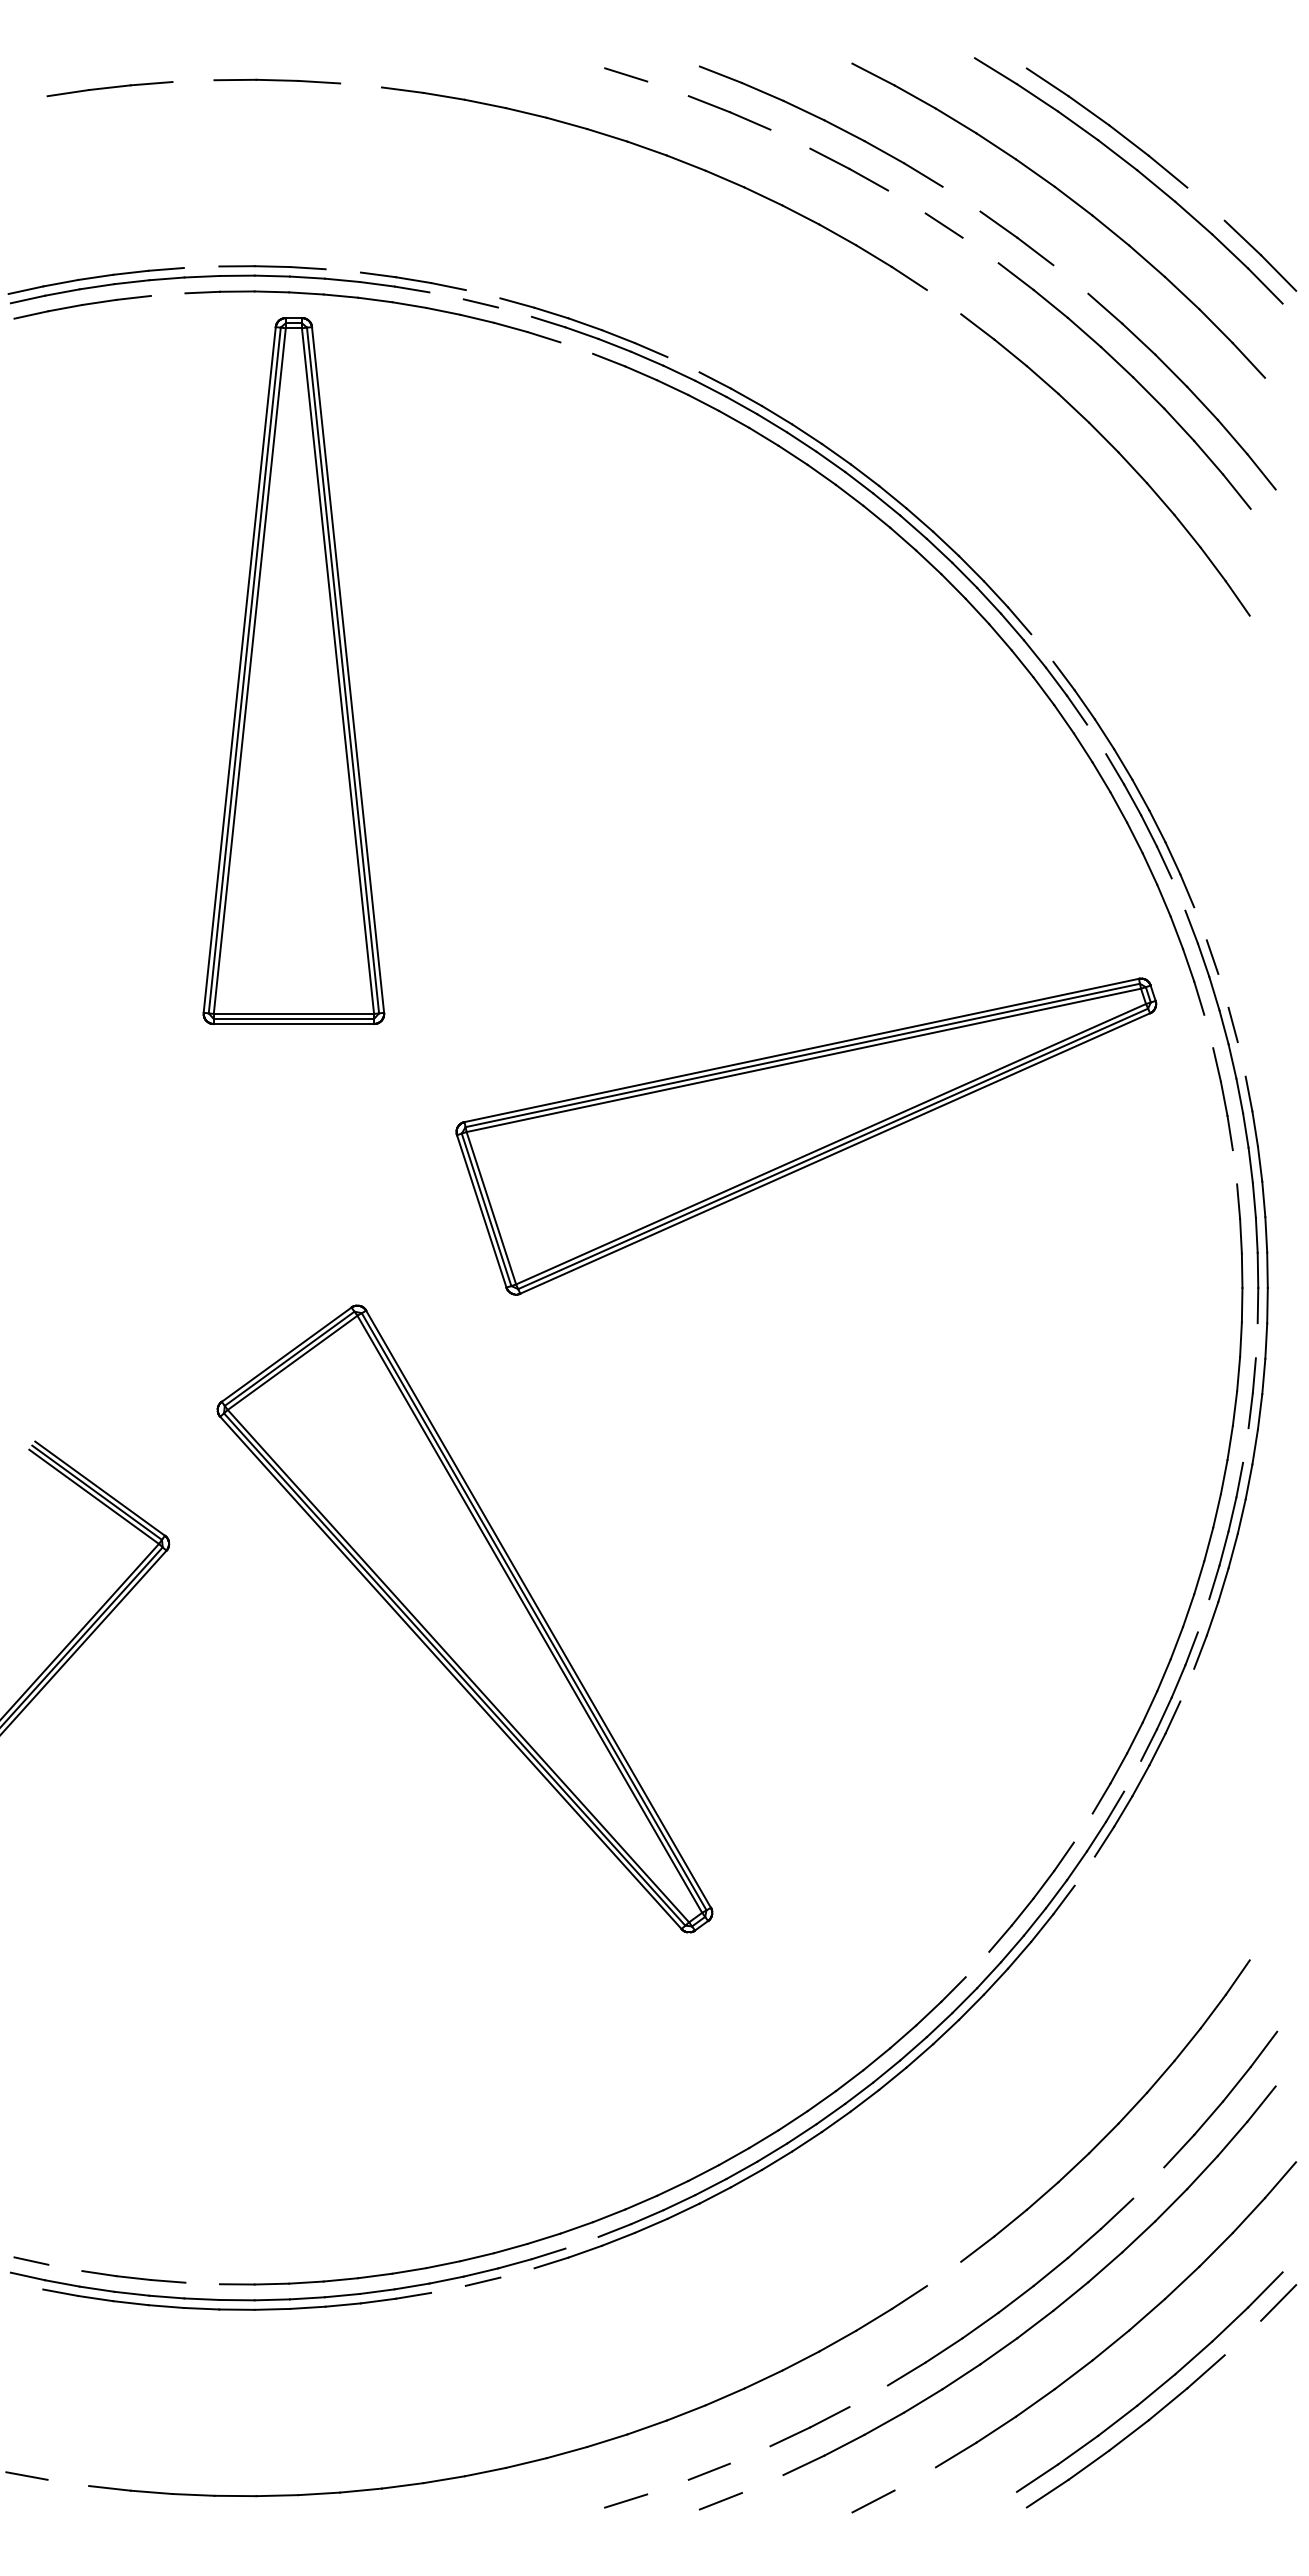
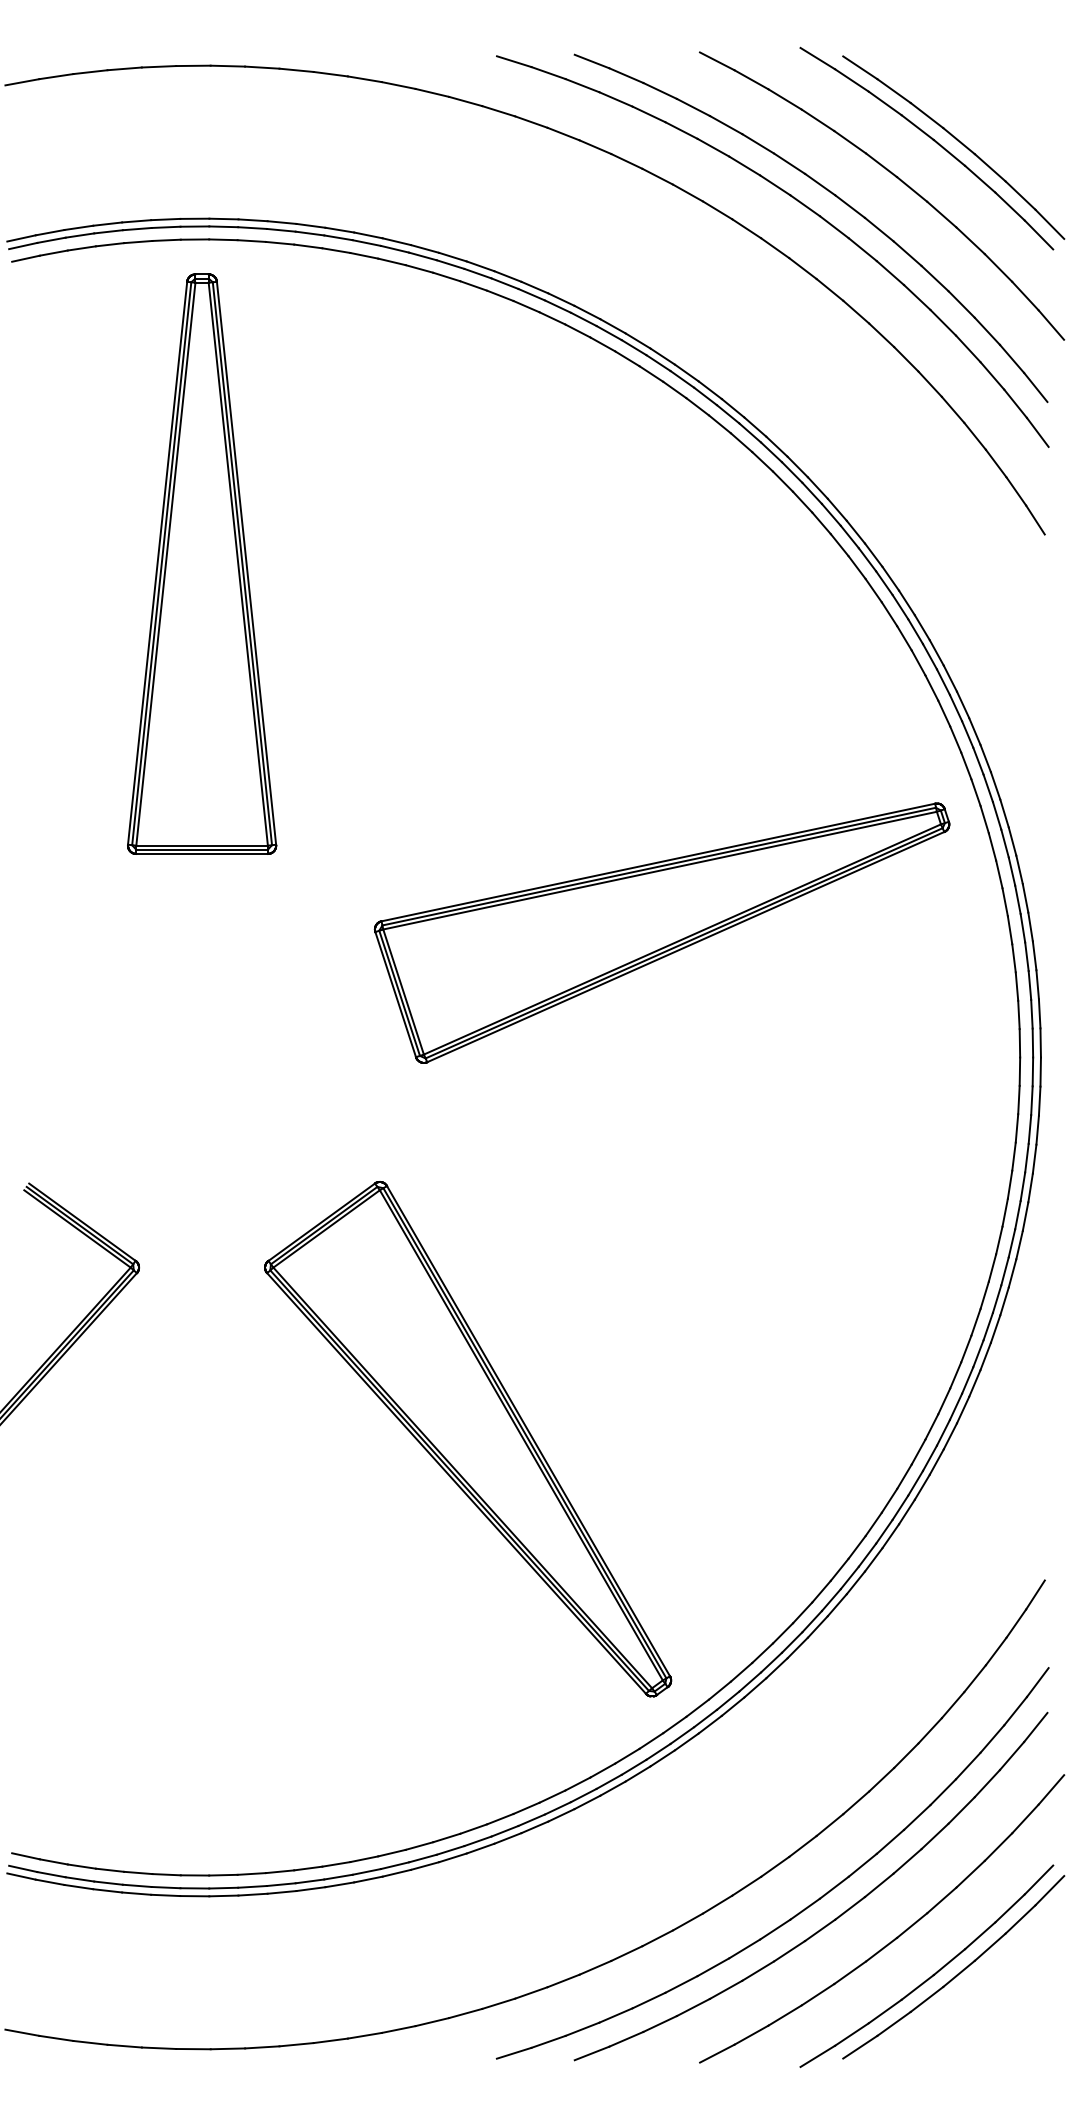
line: (193, 81) -> (159, 67), added
line: (360, 85) -> (296, 70), added
line: (667, 88) -> (548, 72), added
line: (26, 99) -> (21, 81), added
line: (790, 138) -> (649, 113), added
line: (961, 198) -> (789, 163), added
line: (906, 201) -> (744, 165), added
line: (1205, 203) -> (989, 167), added
line: (980, 250) -> (805, 205), added
line: (201, 266) -> (165, 218), added
line: (342, 270) -> (281, 222), added
line: (1070, 279) -> (878, 229), added
line: (167, 294) -> (137, 241), added
line: (482, 294) -> (396, 241), added
line: (446, 295) -> (366, 242), added
line: (943, 302) -> (774, 248), added
line: (514, 311) -> (422, 255), added
line: (576, 347) -> (473, 285), added
line: (683, 364) -> (561, 299), added
line: (1280, 395) -> (1051, 324), added
line: (1263, 526) -> (1037, 432), added
line: (1260, 632) -> (1034, 519), added
line: (1042, 647) -> (856, 531), added
part: (293, 670) -> (201, 563), moved
line: (1096, 739) -> (900, 607), added
line: (1178, 894) -> (967, 734), added
line: (1200, 923) -> (985, 758), added
line: (1223, 990) -> (1004, 813), added
line: (1208, 1031) -> (992, 846), added
line: (1241, 1059) -> (1019, 869), added
line: (1234, 1167) -> (1013, 958), added
line: (1256, 1340) -> (1031, 1100), added
line: (1245, 1445) -> (1022, 1186), added
line: (1203, 1615) -> (988, 1326), added
part: (464, 1618) -> (467, 1438), moved
line: (1187, 1684) -> (975, 1382), added
line: (1132, 1775) -> (929, 1457), added
line: (1082, 1827) -> (888, 1500), added
line: (1084, 1870) -> (890, 1535), added
line: (1260, 1942) -> (1034, 1594), added
line: (977, 1964) -> (802, 1612), added
line: (1148, 2182) -> (943, 1791), added
line: (581, 2242) -> (477, 1841), added
line: (65, 2267) -> (53, 1861), added
line: (517, 2272) -> (425, 1865), added
line: (944, 2273) -> (775, 1866), added
line: (202, 2283) -> (166, 1874), added
line: (25, 2285) -> (21, 1876), added
line: (448, 2288) -> (368, 1878), added
line: (1242, 2337) -> (1020, 1919), added
line: (868, 2396) -> (713, 1967), added
line: (749, 2454) -> (615, 2015), added
line: (914, 2478) -> (750, 2034), added
line: (68, 2482) -> (56, 2038), added
line: (762, 2484) -> (626, 2039), added
line: (667, 2486) -> (548, 2041), added
line: (995, 2504) -> (817, 2056), added

